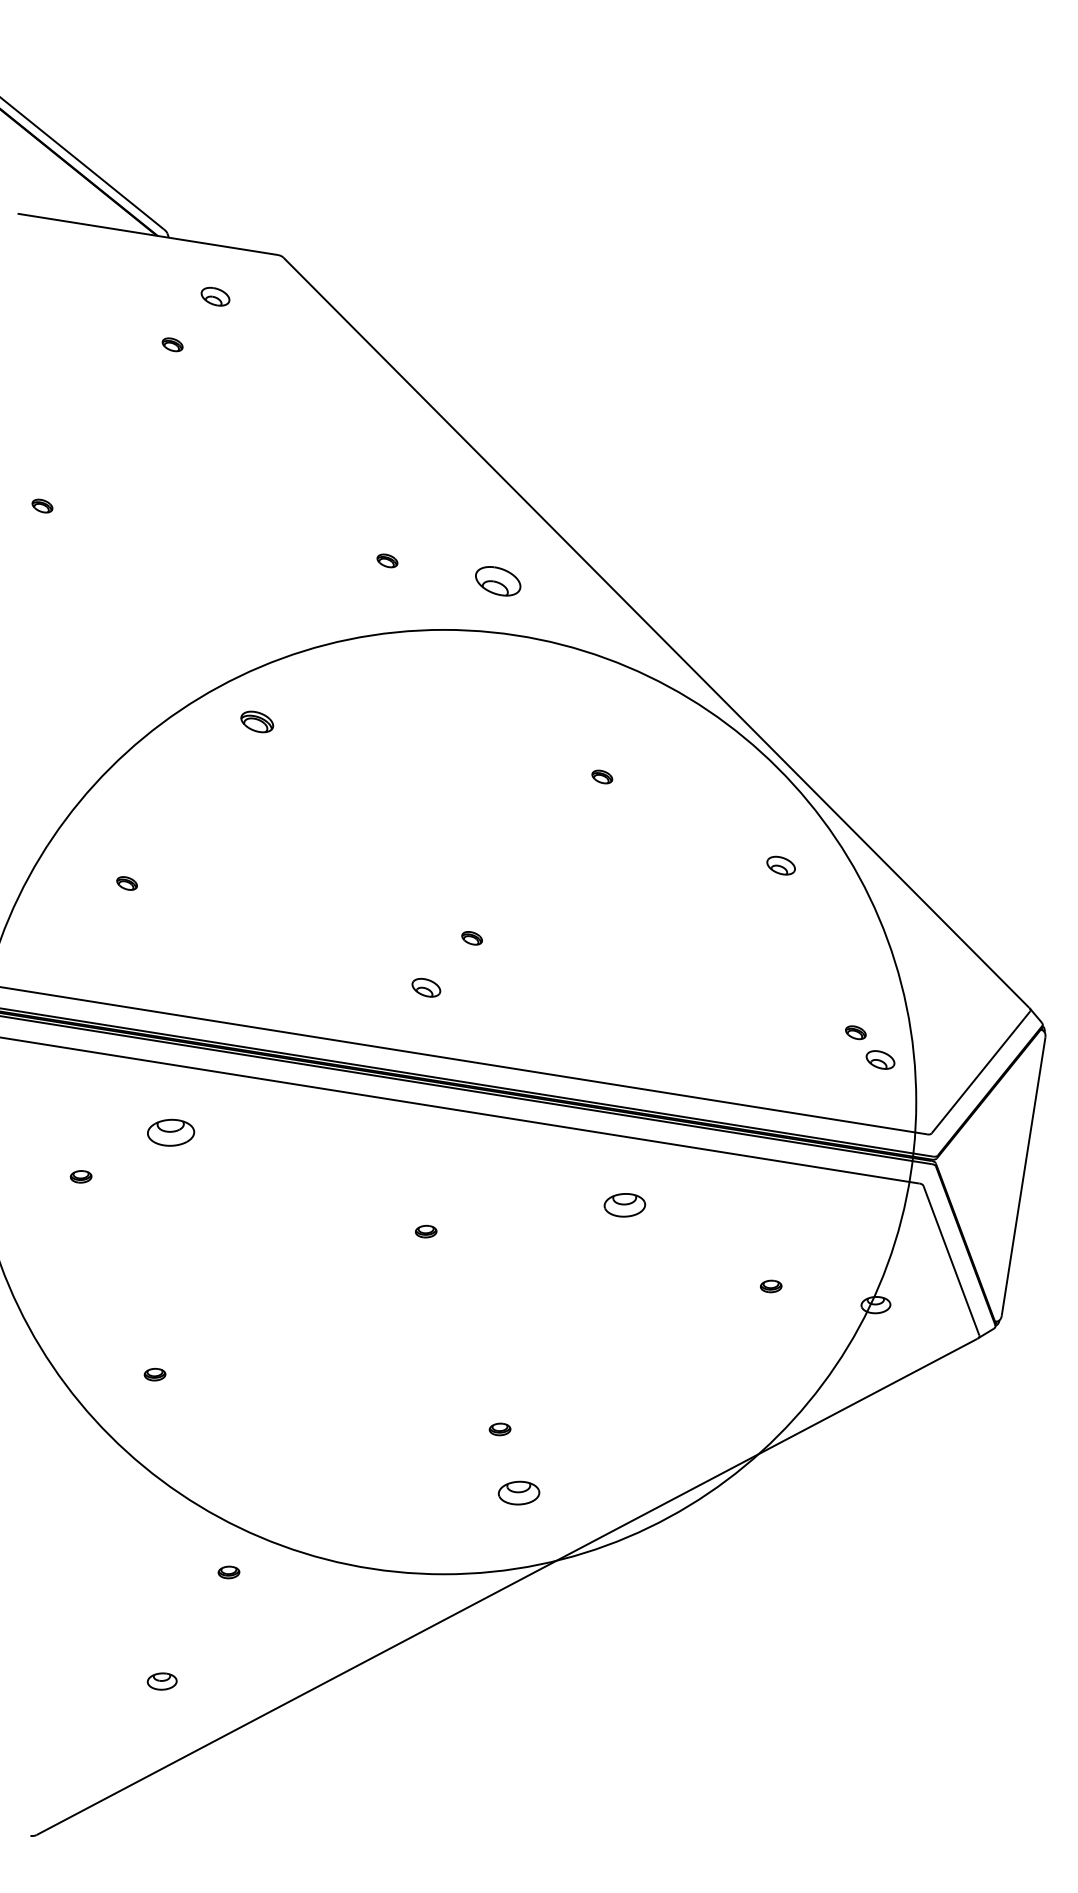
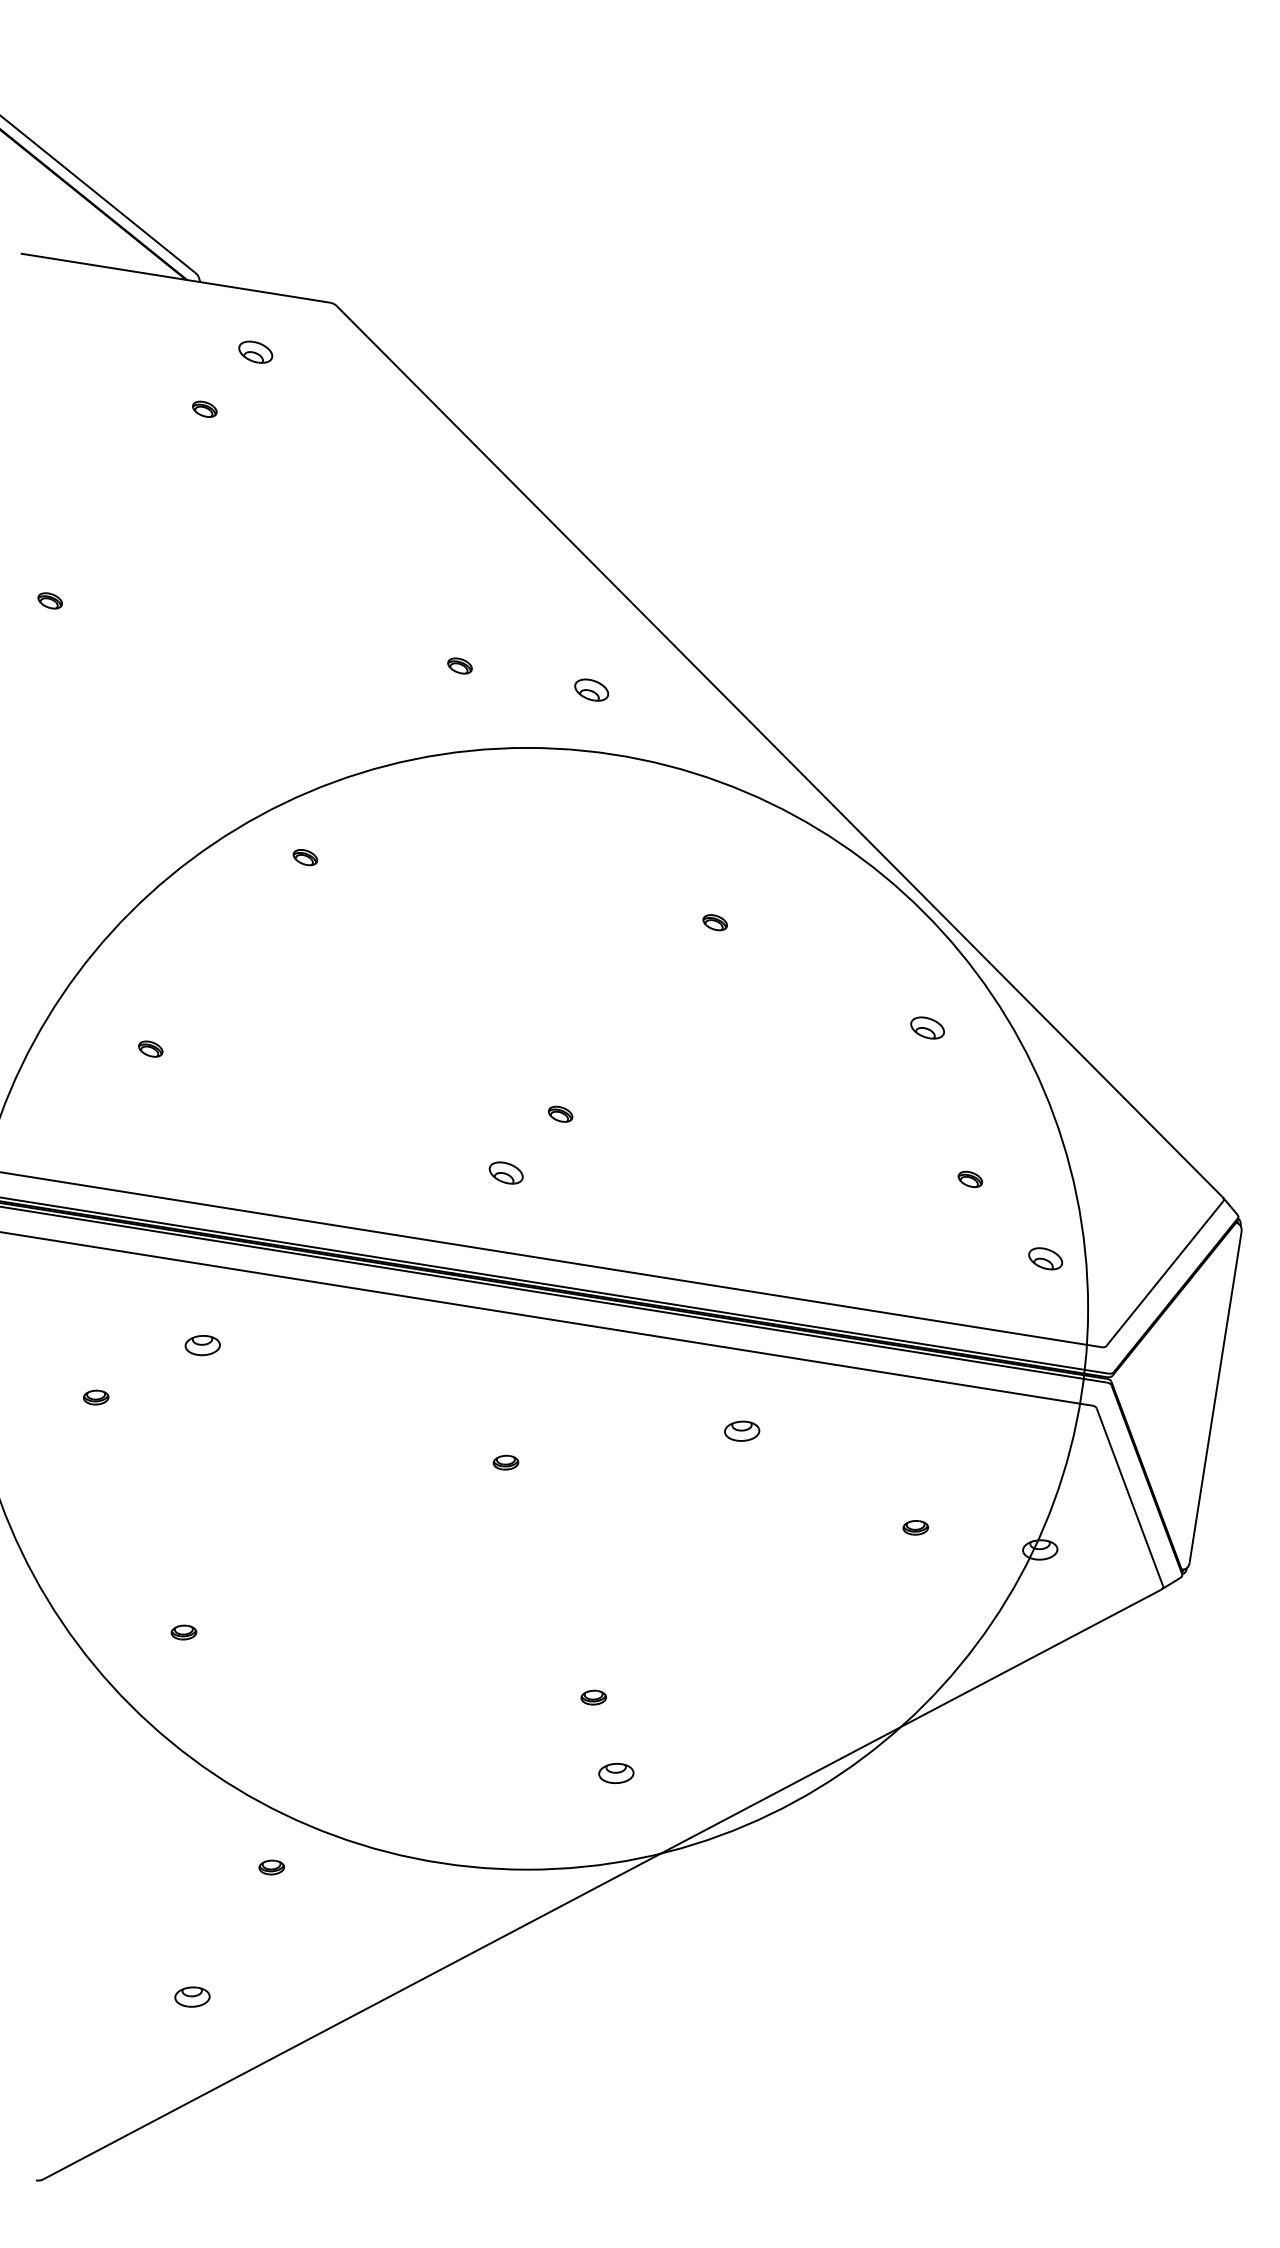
part: (498, 580) -> (591, 689), size x0.62
part: (257, 722) -> (305, 857), size x0.62
part: (855, 1031) -> (970, 1178), moved
part: (170, 1132) -> (202, 1345), size x0.62
part: (625, 1204) -> (742, 1430), size x0.71
part: (519, 1493) -> (616, 1773), size x0.71

